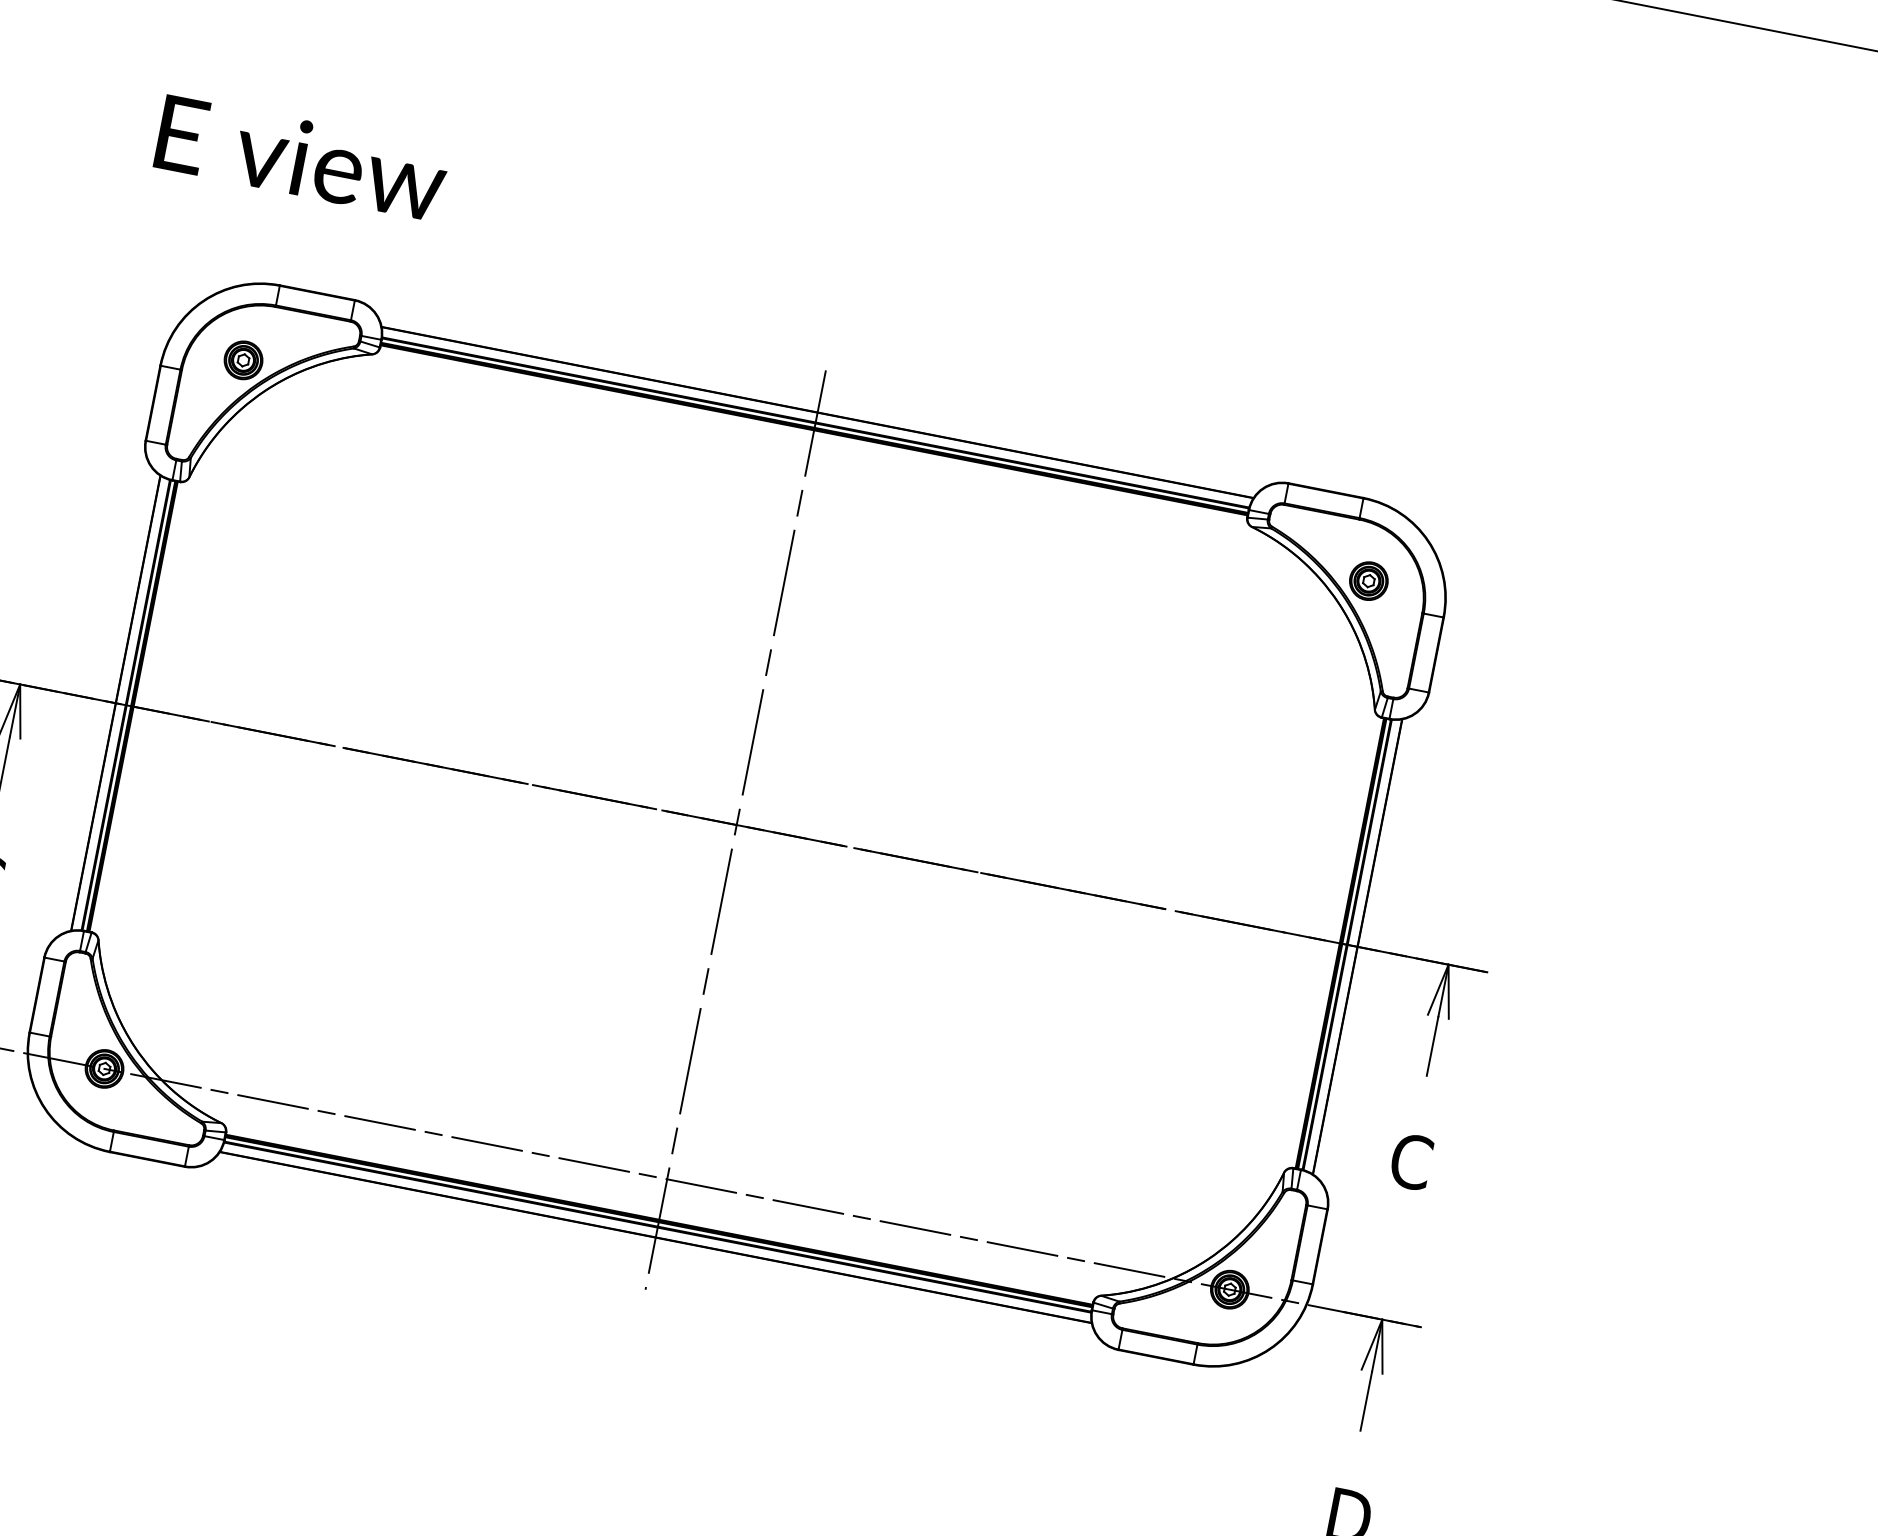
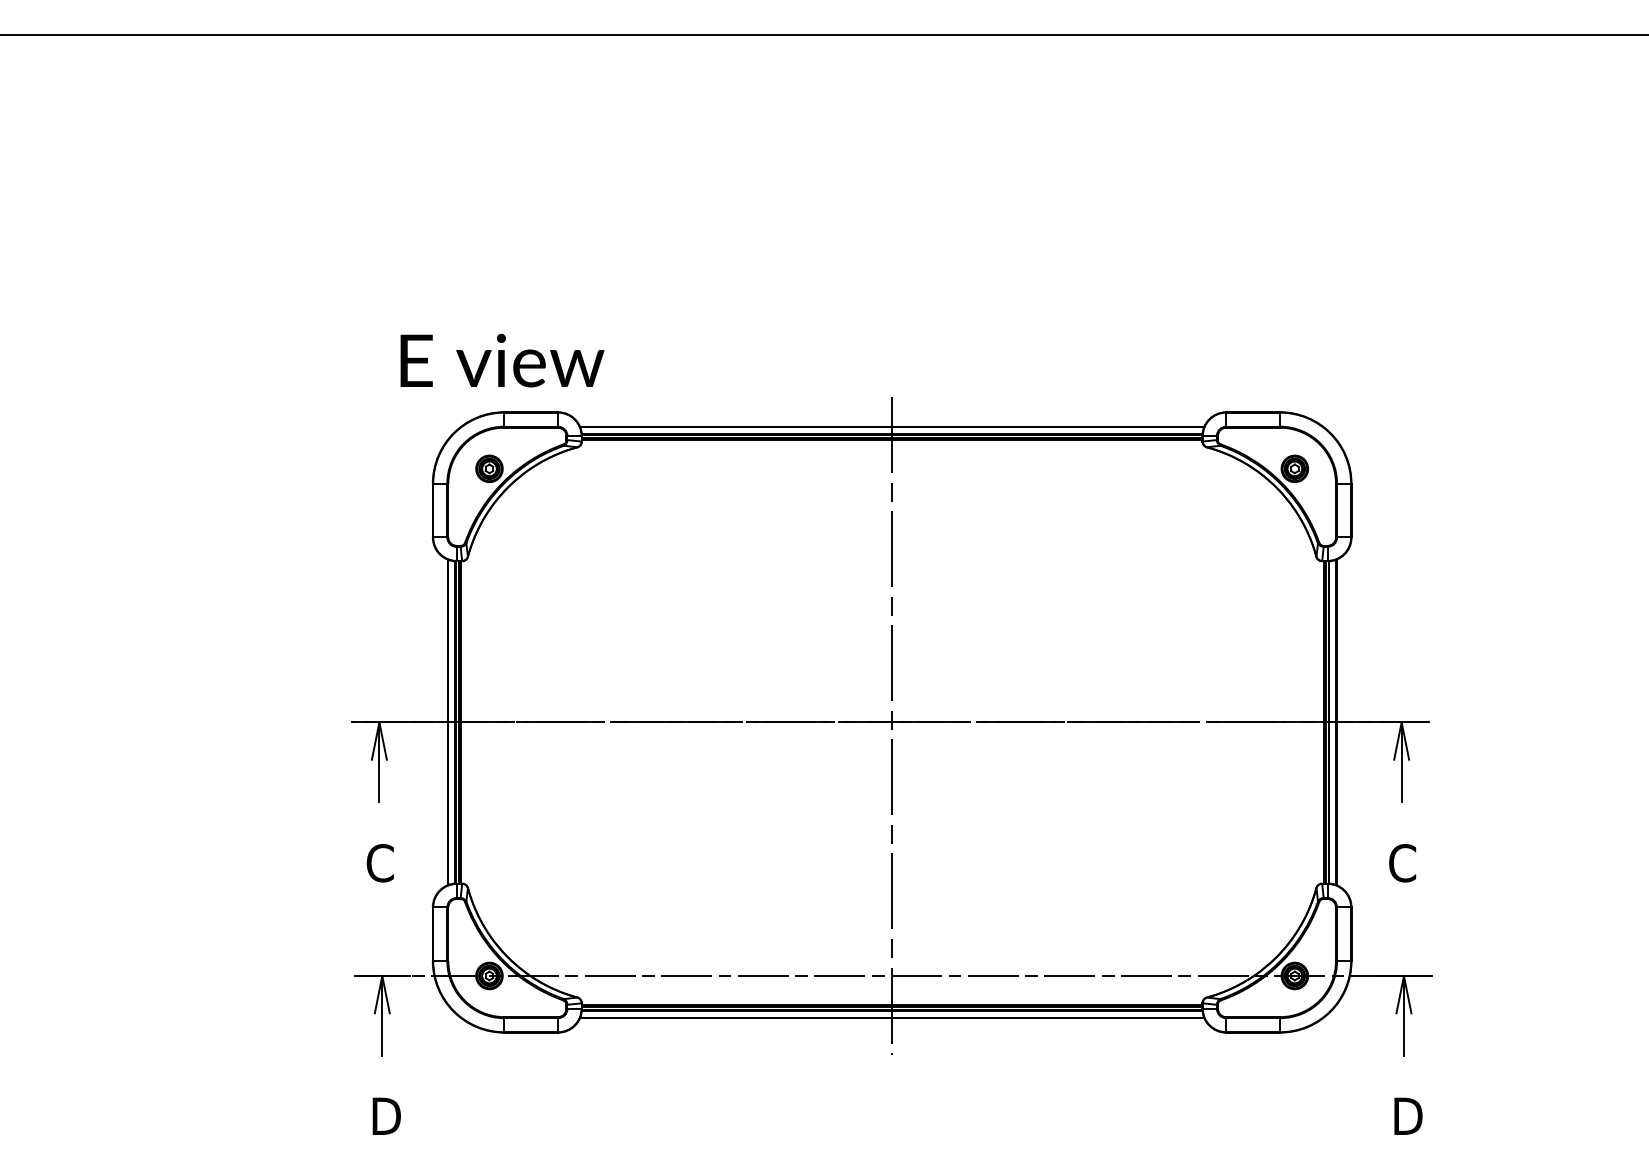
text: (302, 158) -> (502, 360), moved

